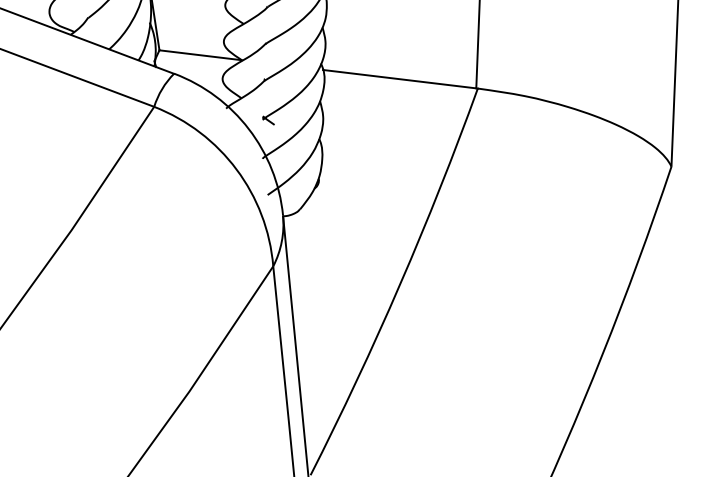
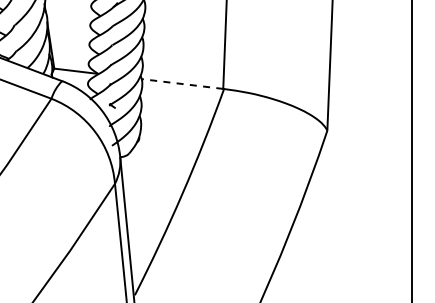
line: (397, 78) -> (181, 83), solid -> dashed

